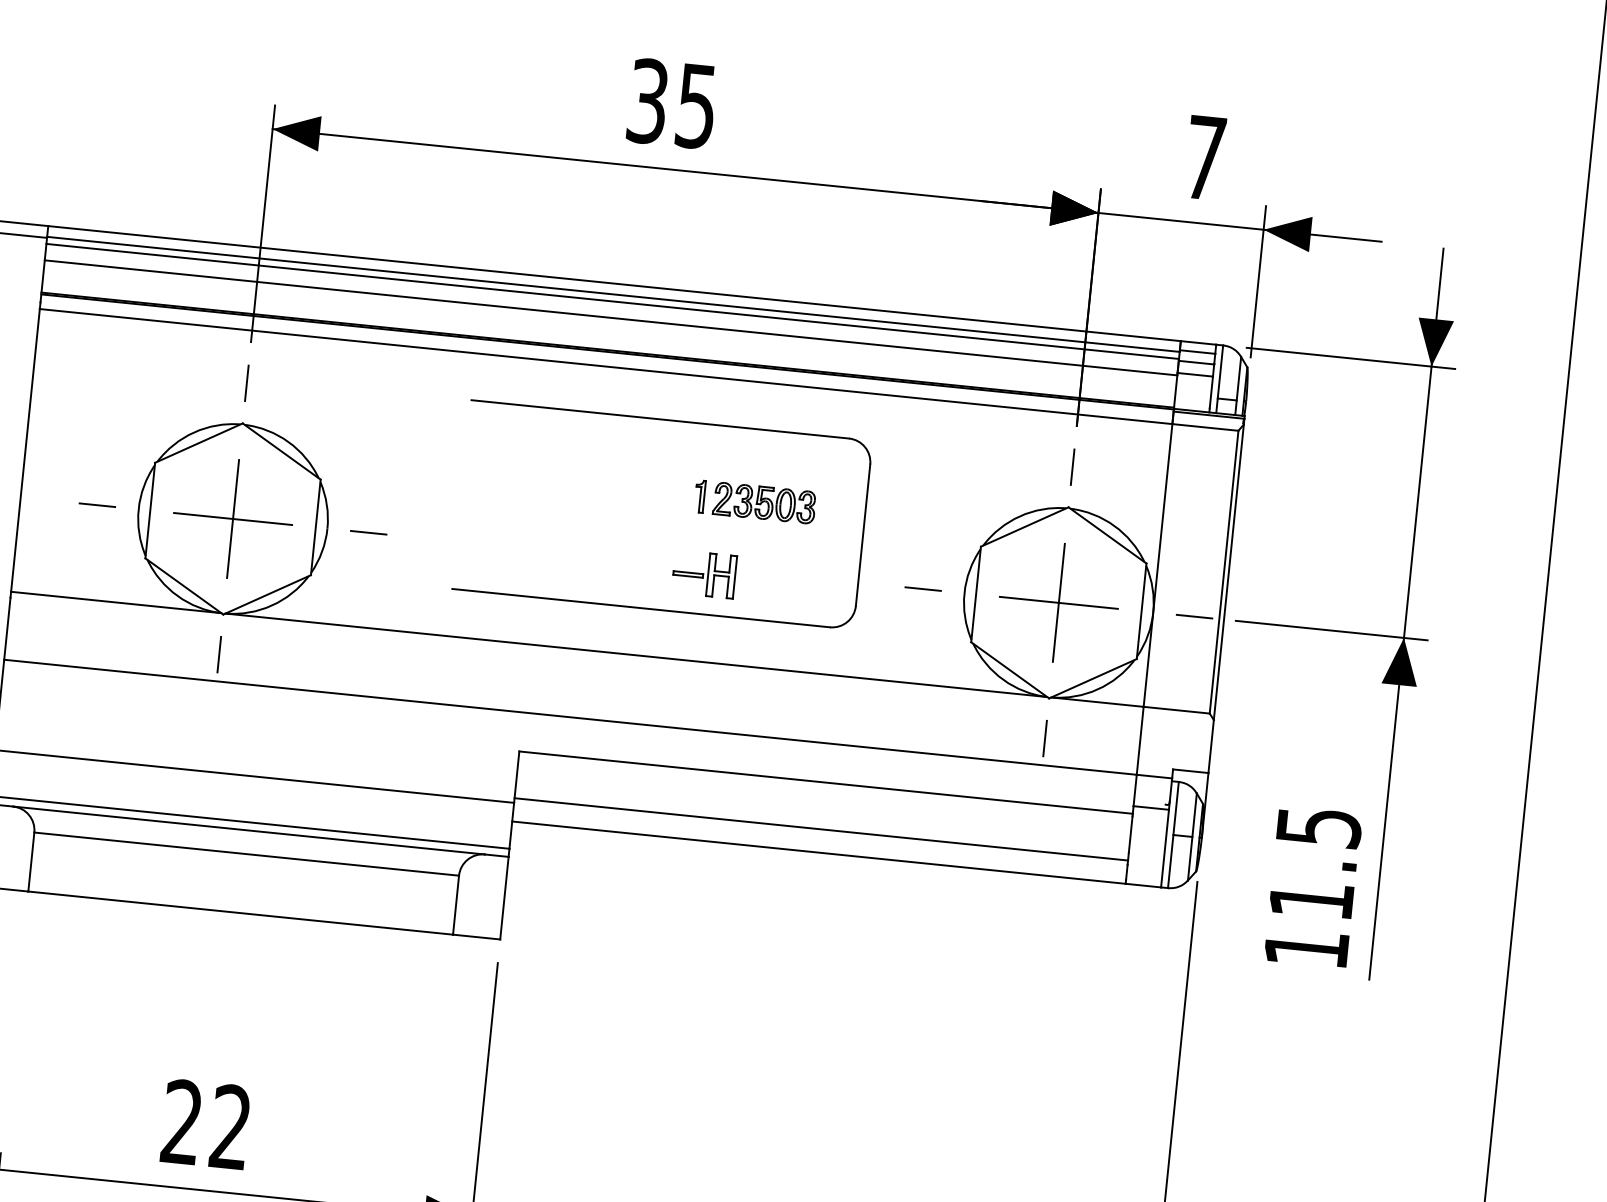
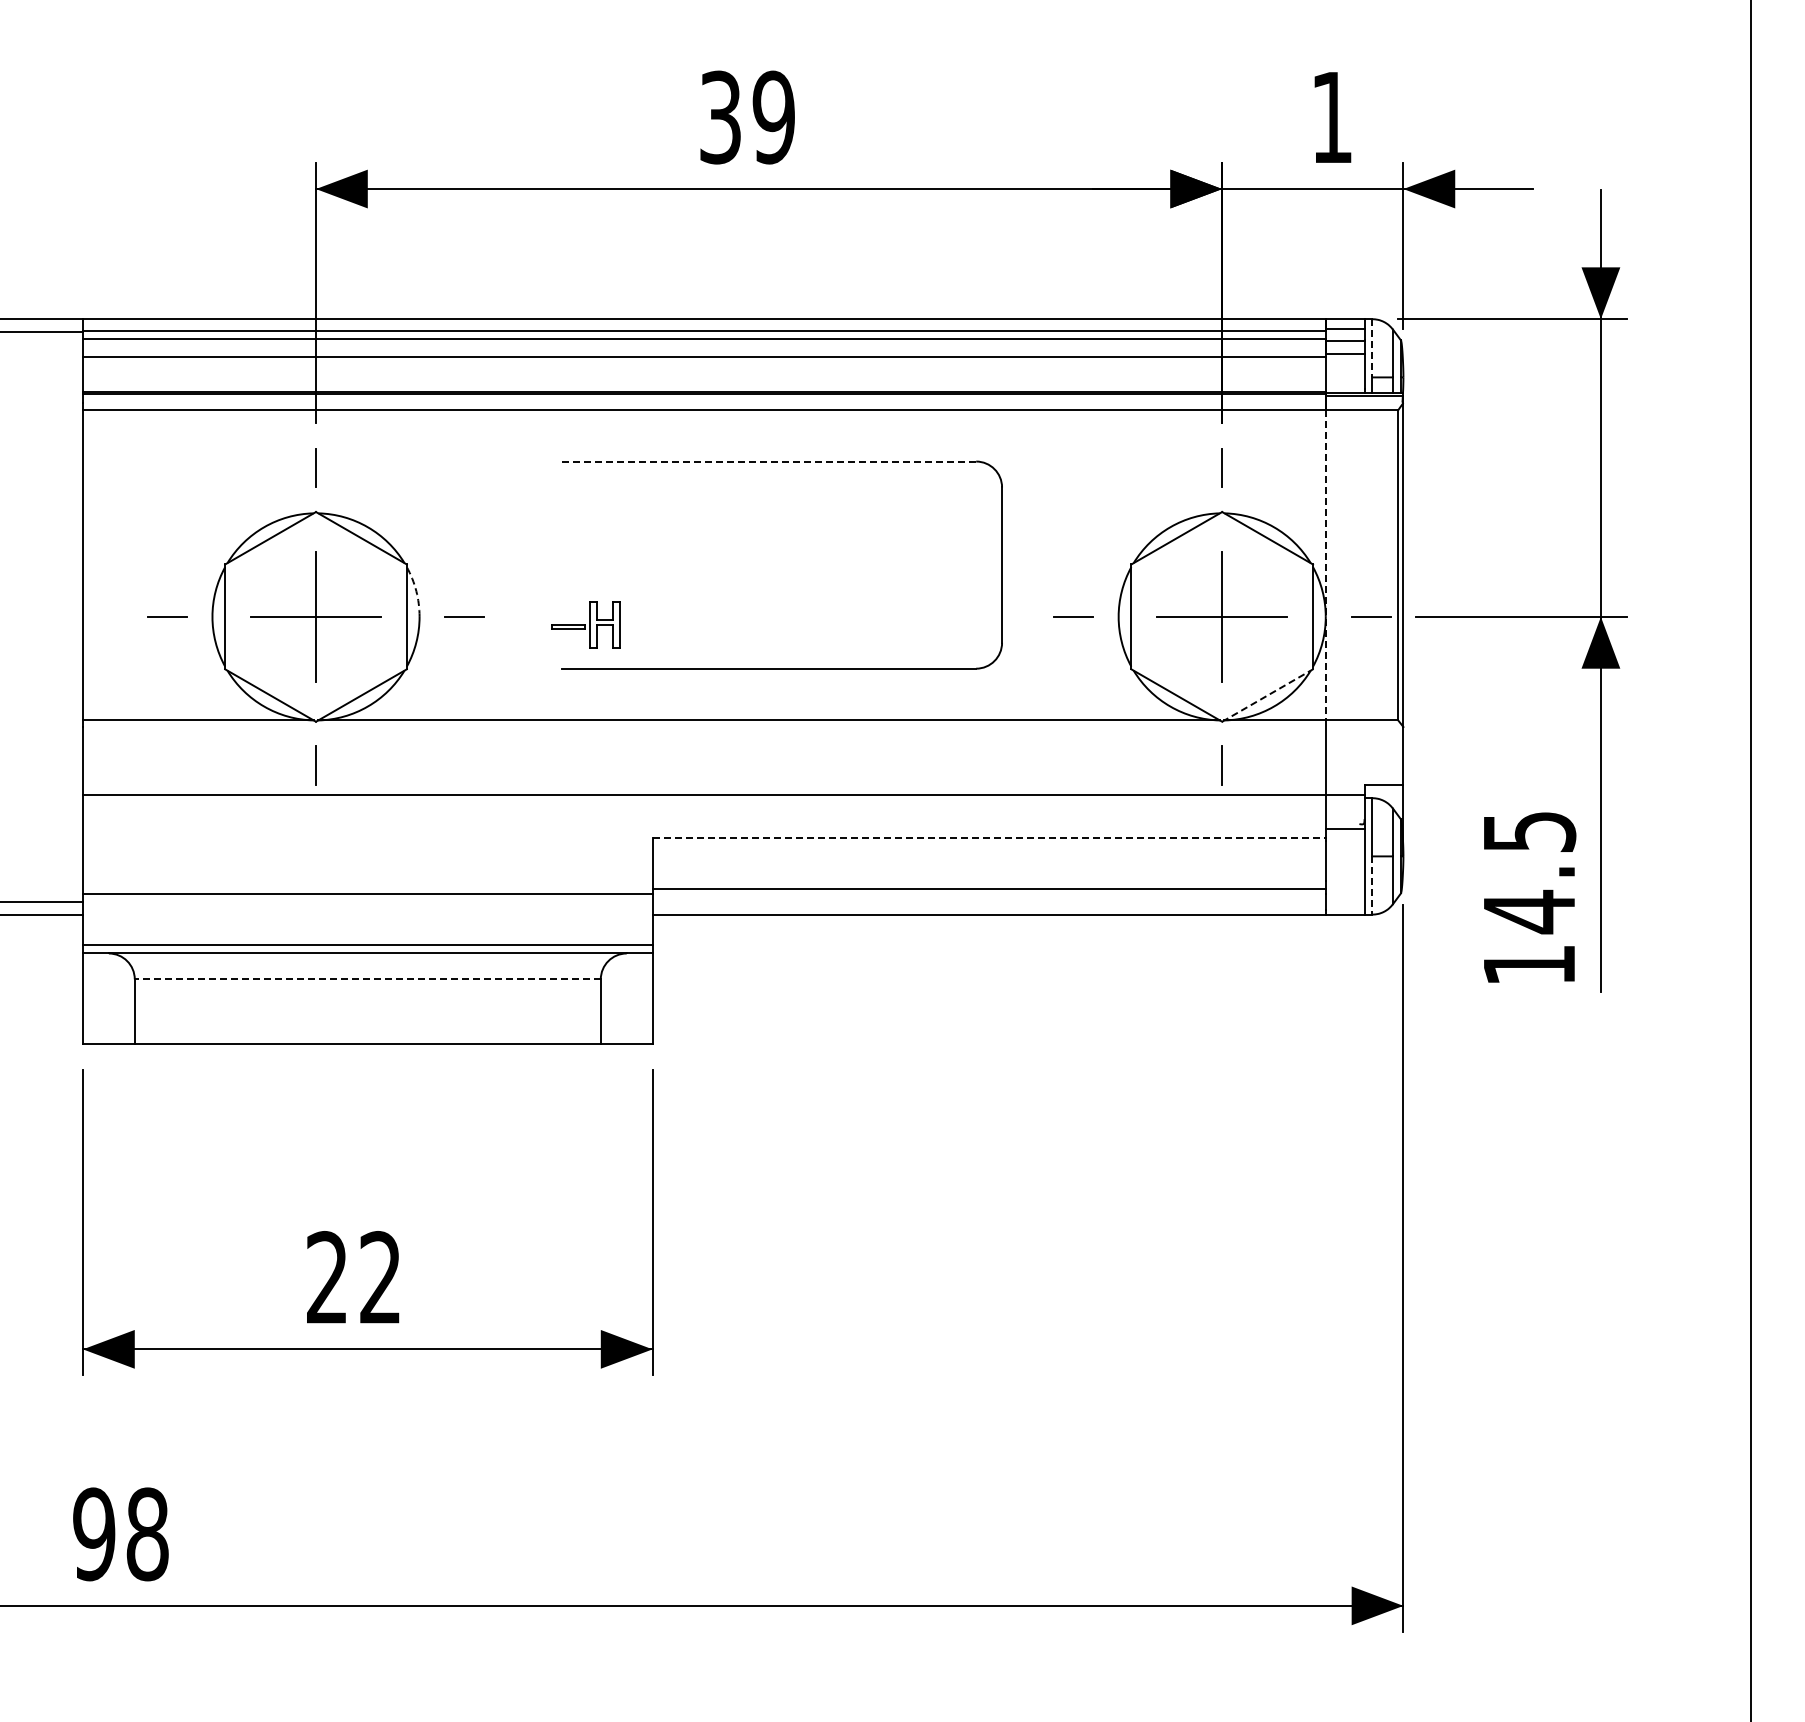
text: (696, 106) -> (773, 117), 35 -> 39
text: (1204, 157) -> (1331, 117), 7 -> 1
line: (1220, 372) -> (1372, 348), solid -> dashed
line: (659, 419) -> (768, 461), solid -> dashed
part: (699, 496) -> (820, 541), removed
part: (764, 502) -> (891, 540), removed
arc: (326, 505) -> (416, 591), solid -> dashed
line: (1157, 565) -> (1325, 565), solid -> dashed
part: (703, 573) -> (585, 624), moved
line: (1093, 678) -> (1268, 695), solid -> dashed
line: (826, 782) -> (989, 837), solid -> dashed
line: (246, 854) -> (367, 979), solid -> dashed
line: (1170, 862) -> (1372, 886), solid -> dashed
text: (1311, 899) -> (1529, 911), 11.5 -> 14.5

